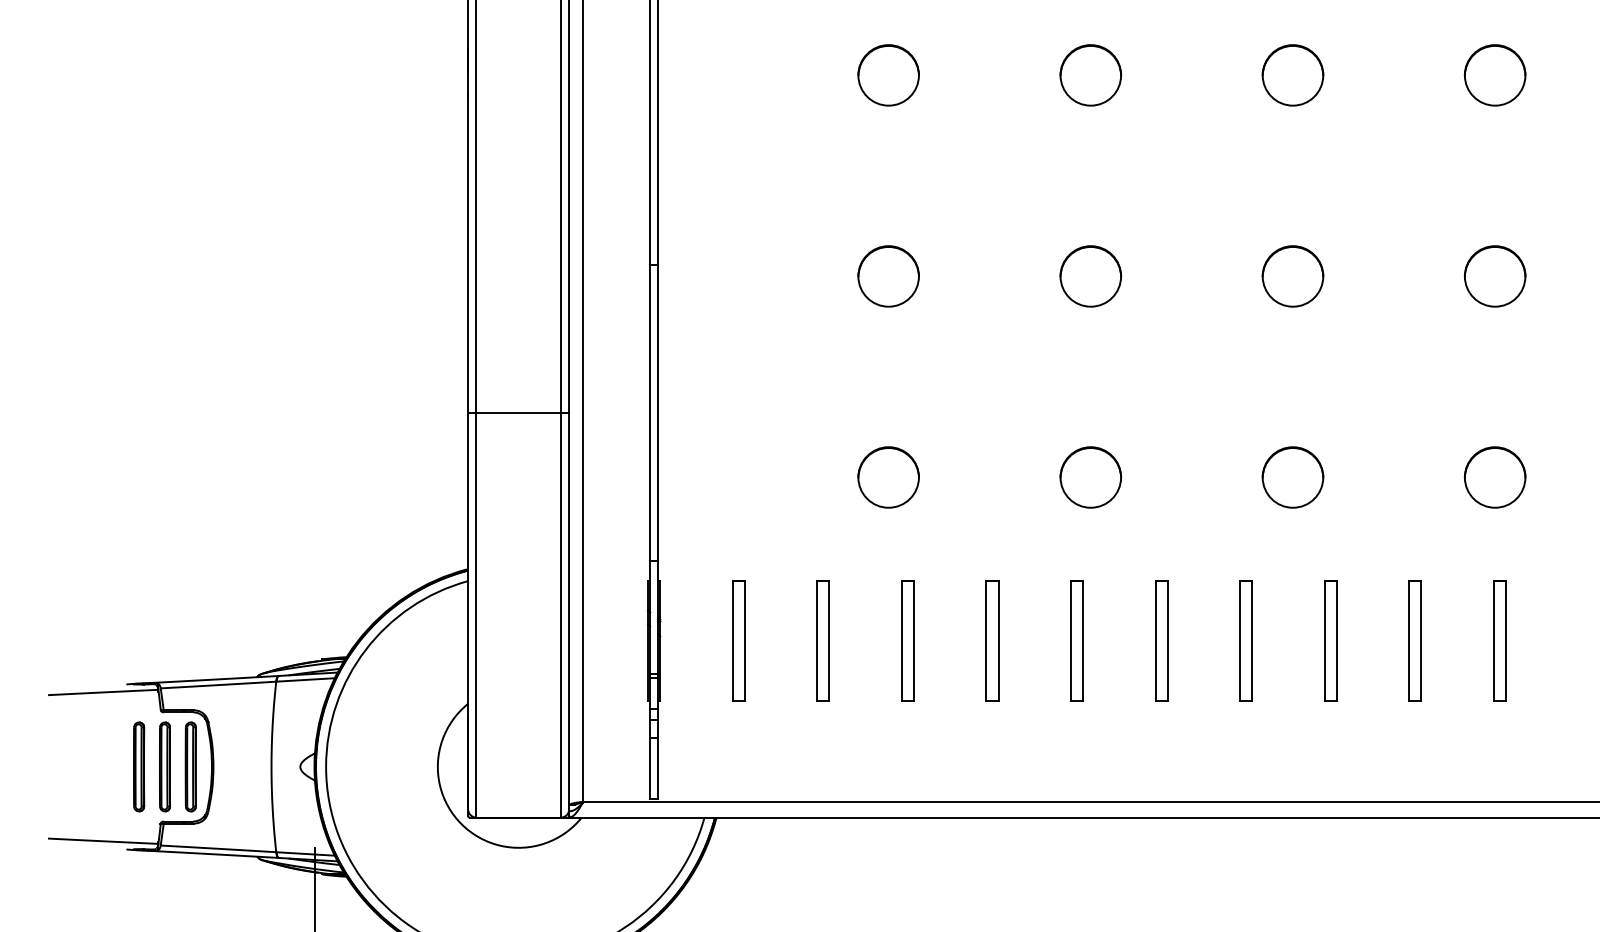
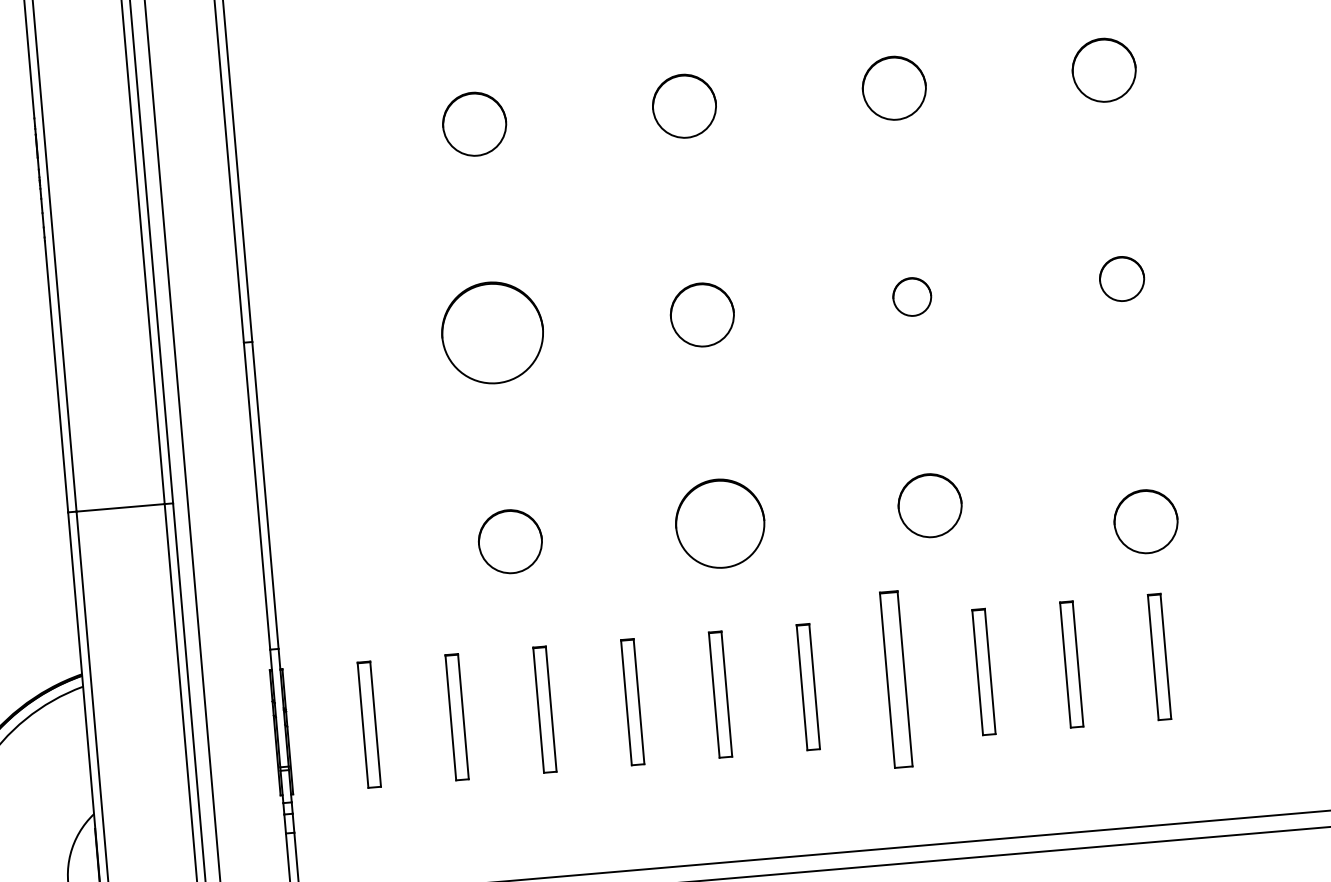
circle: (888, 276) -> (492, 333), size x1.6
part: (1292, 276) -> (911, 297), size x0.6
part: (1494, 276) -> (1121, 279), size x0.7
part: (1090, 477) -> (719, 523), size x1.4
part: (1494, 477) -> (1145, 521), moved
part: (1245, 640) -> (895, 679), size x1.4

